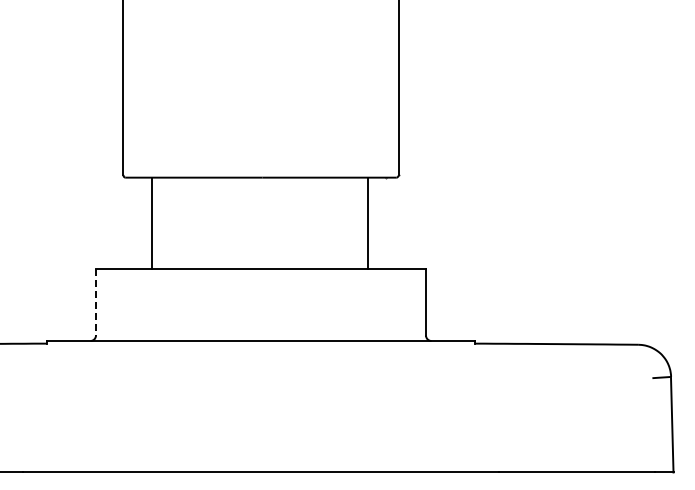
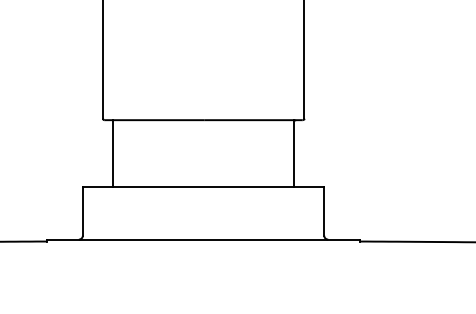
line: (152, 222) -> (113, 152), moved
line: (367, 222) -> (293, 152), moved
line: (95, 302) -> (82, 211), dashed -> solid

